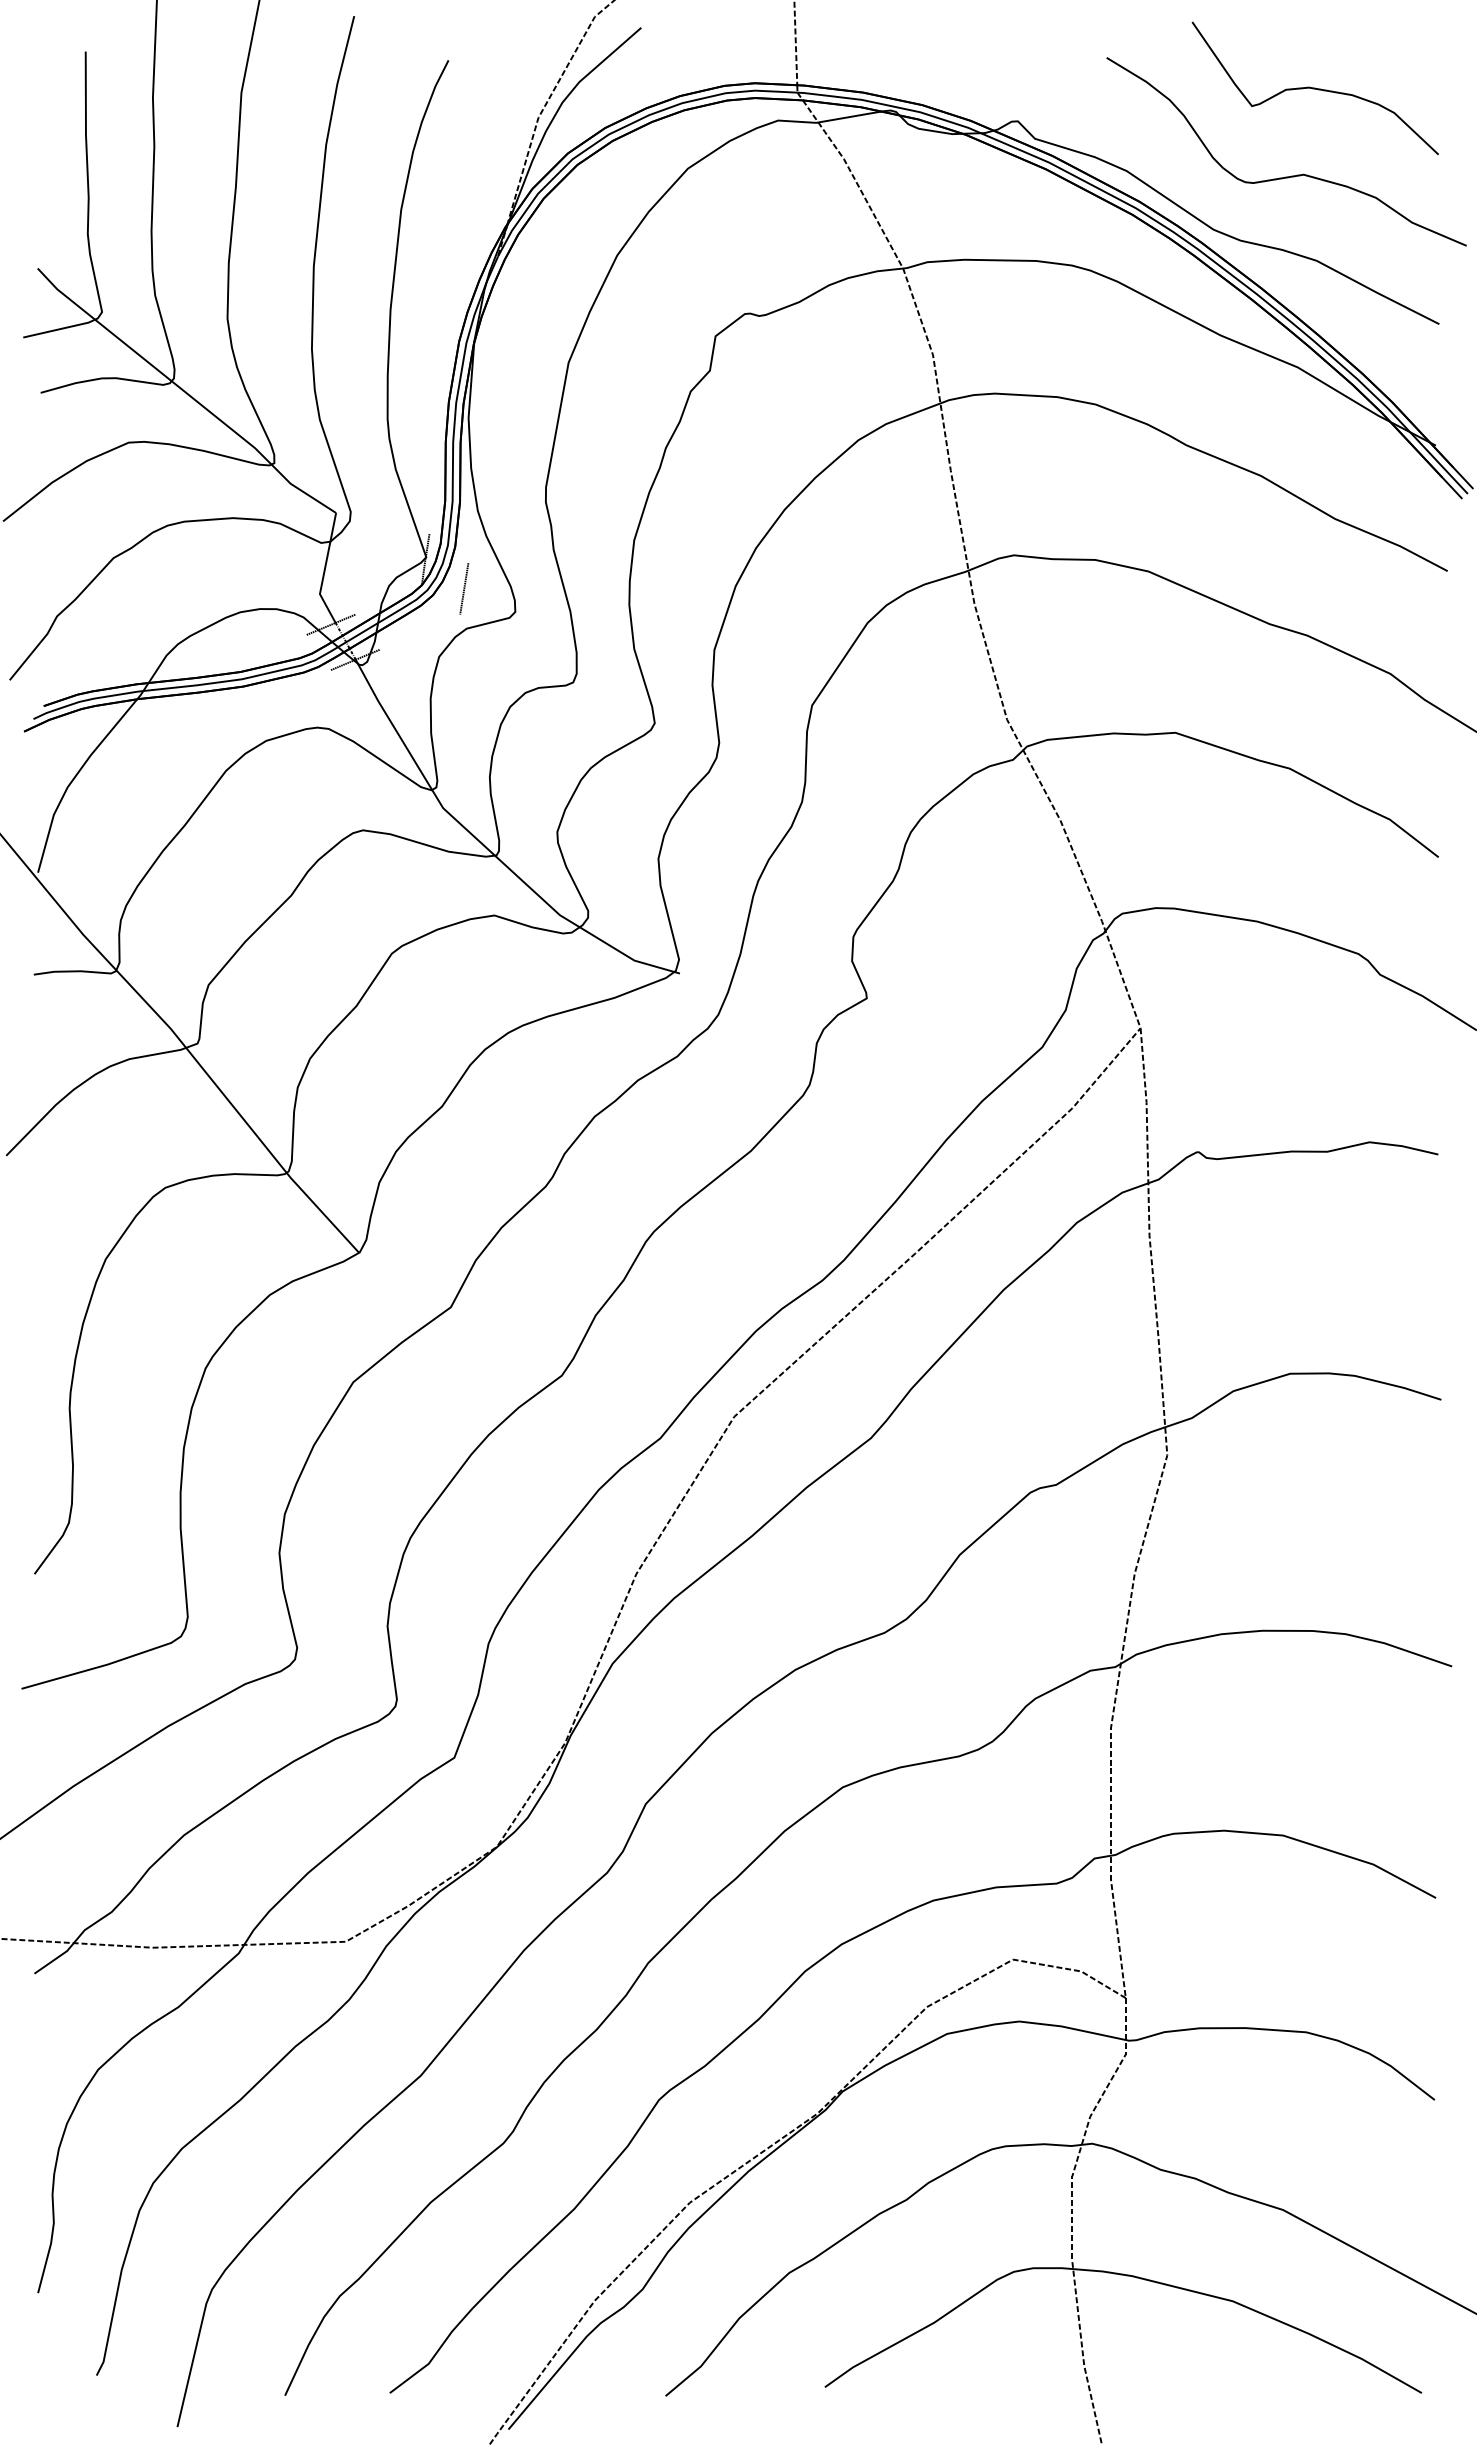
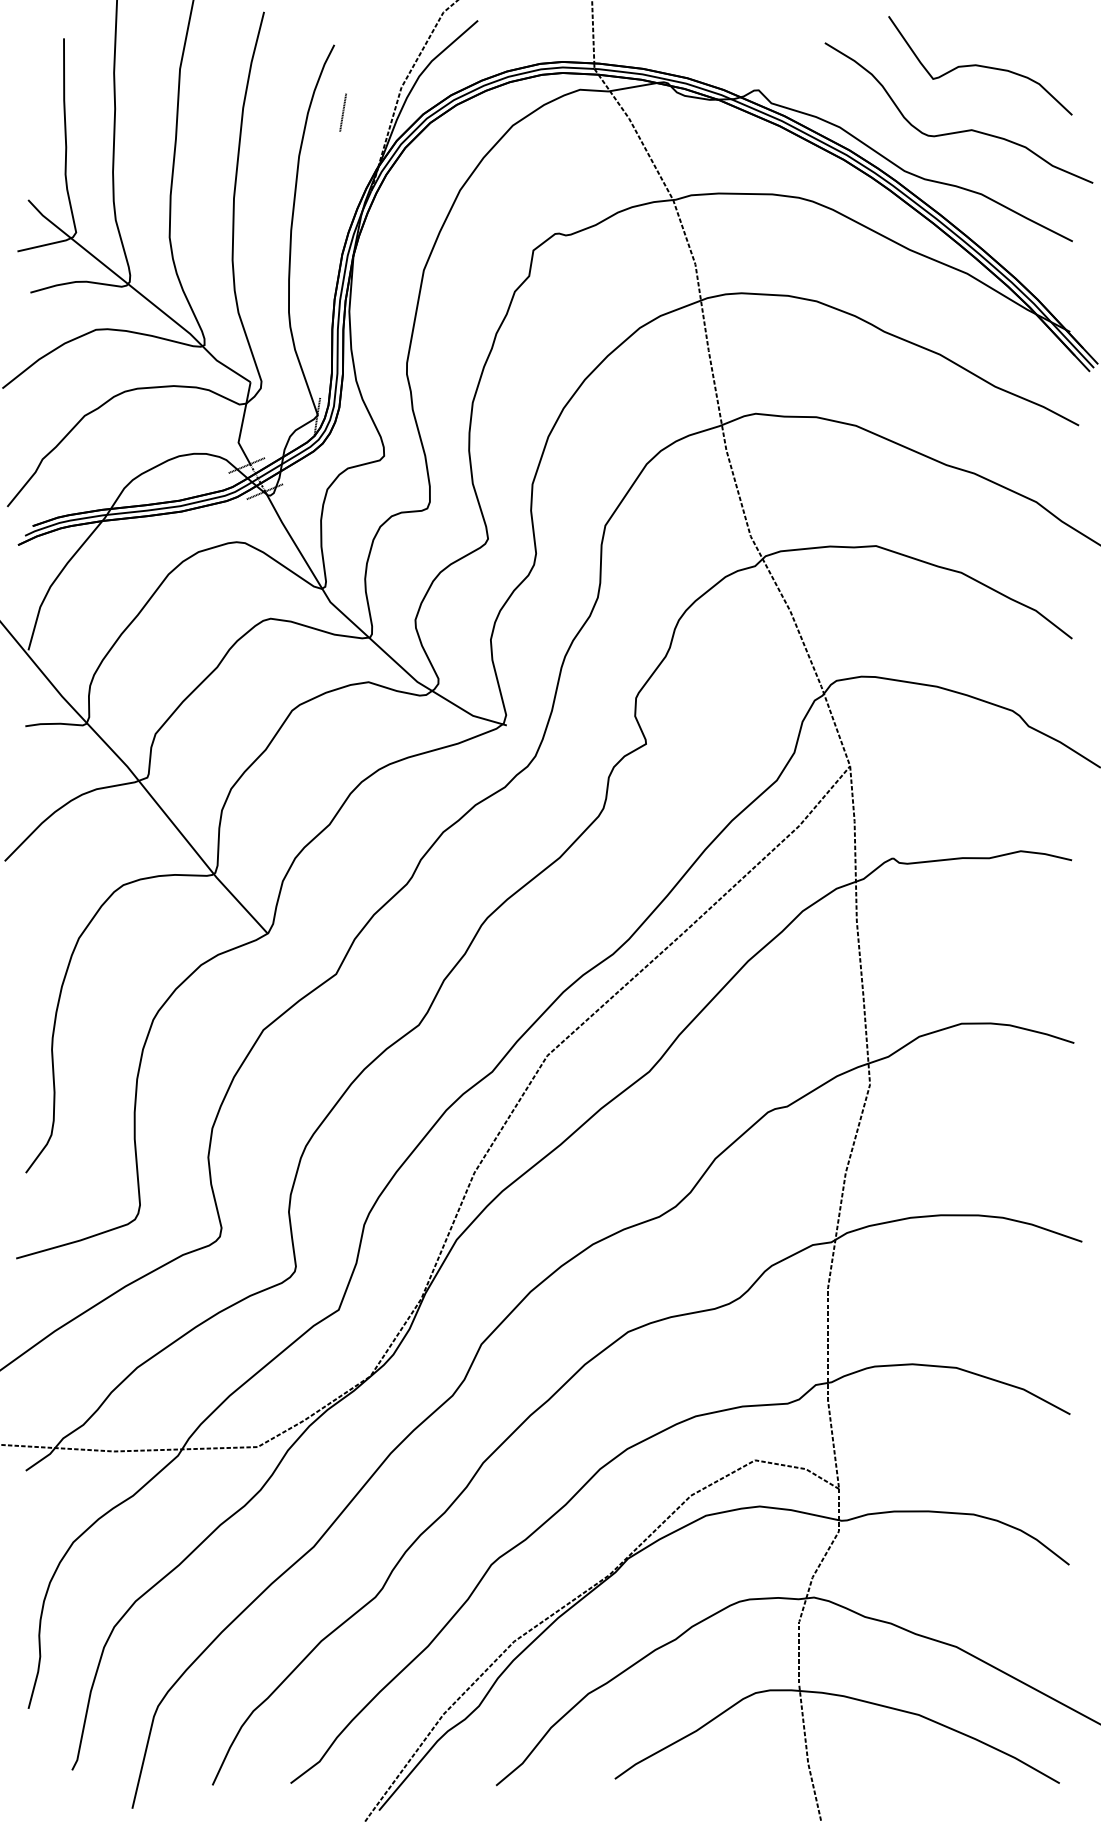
line: (463, 588) -> (342, 112), moved

